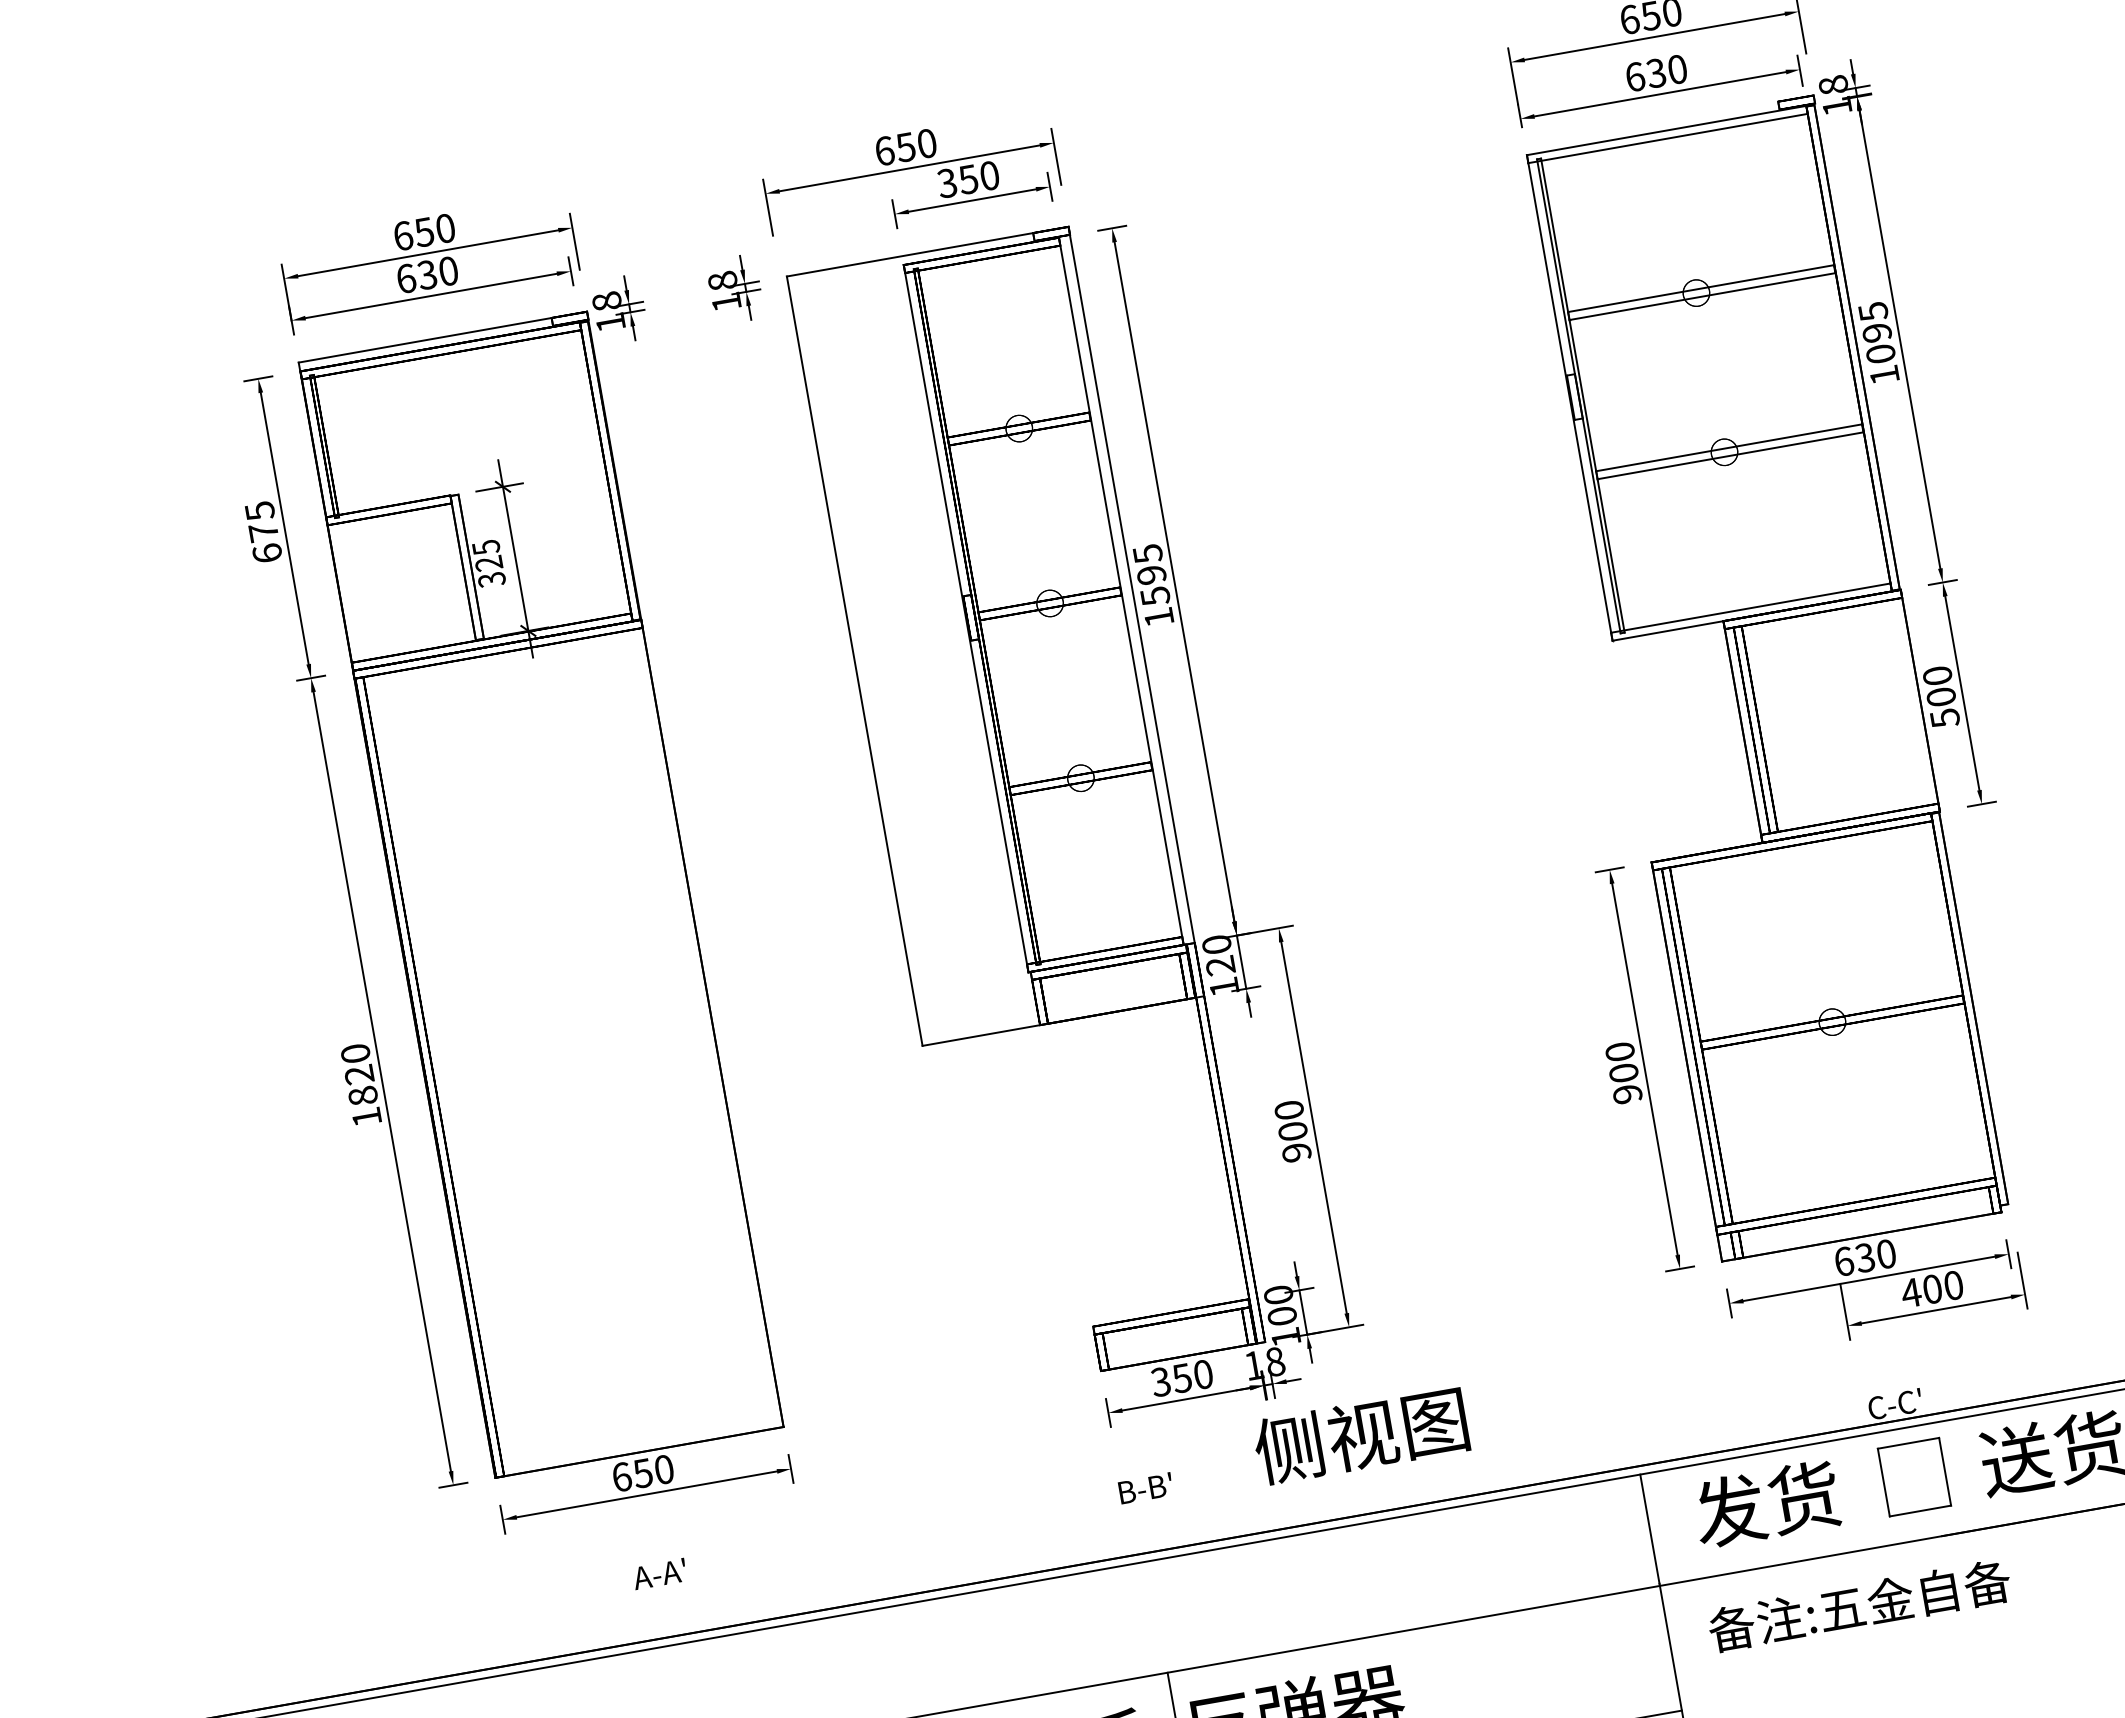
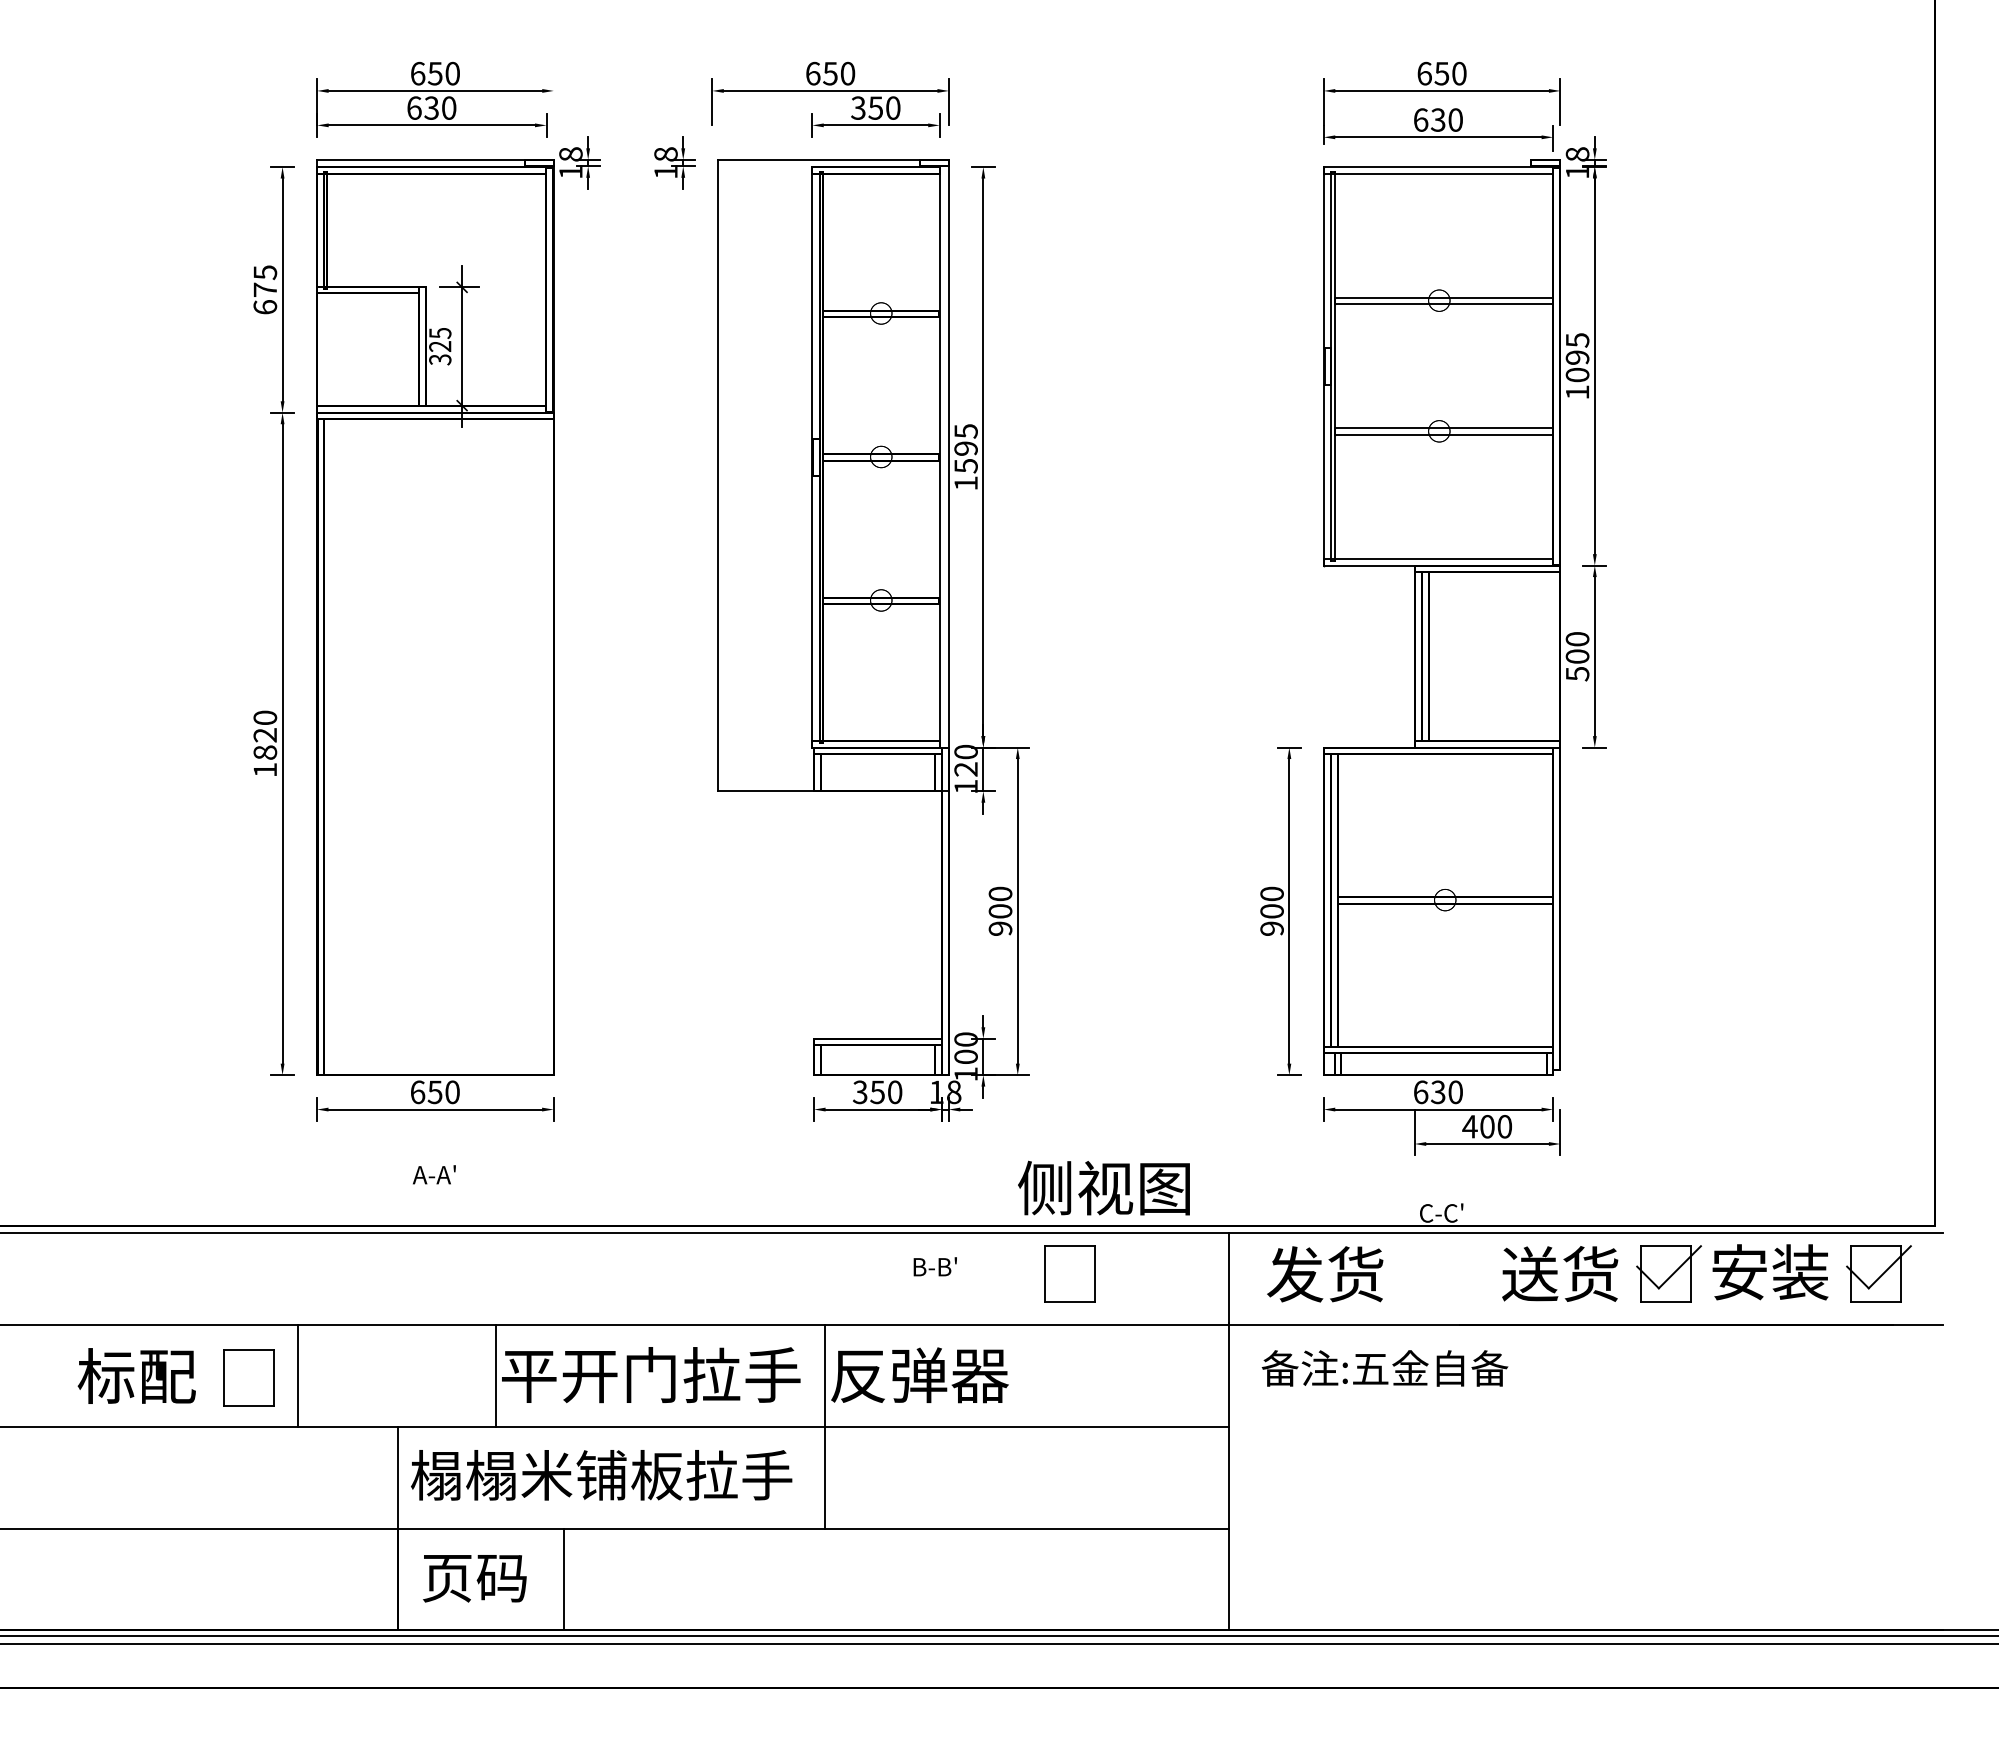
line: (574, 241) -> (553, 102), removed
text: (1360, 1435) -> (1103, 1187), moved
part: (1914, 1476) -> (1069, 1273), moved
text: (1144, 1488) -> (934, 1266), moved

